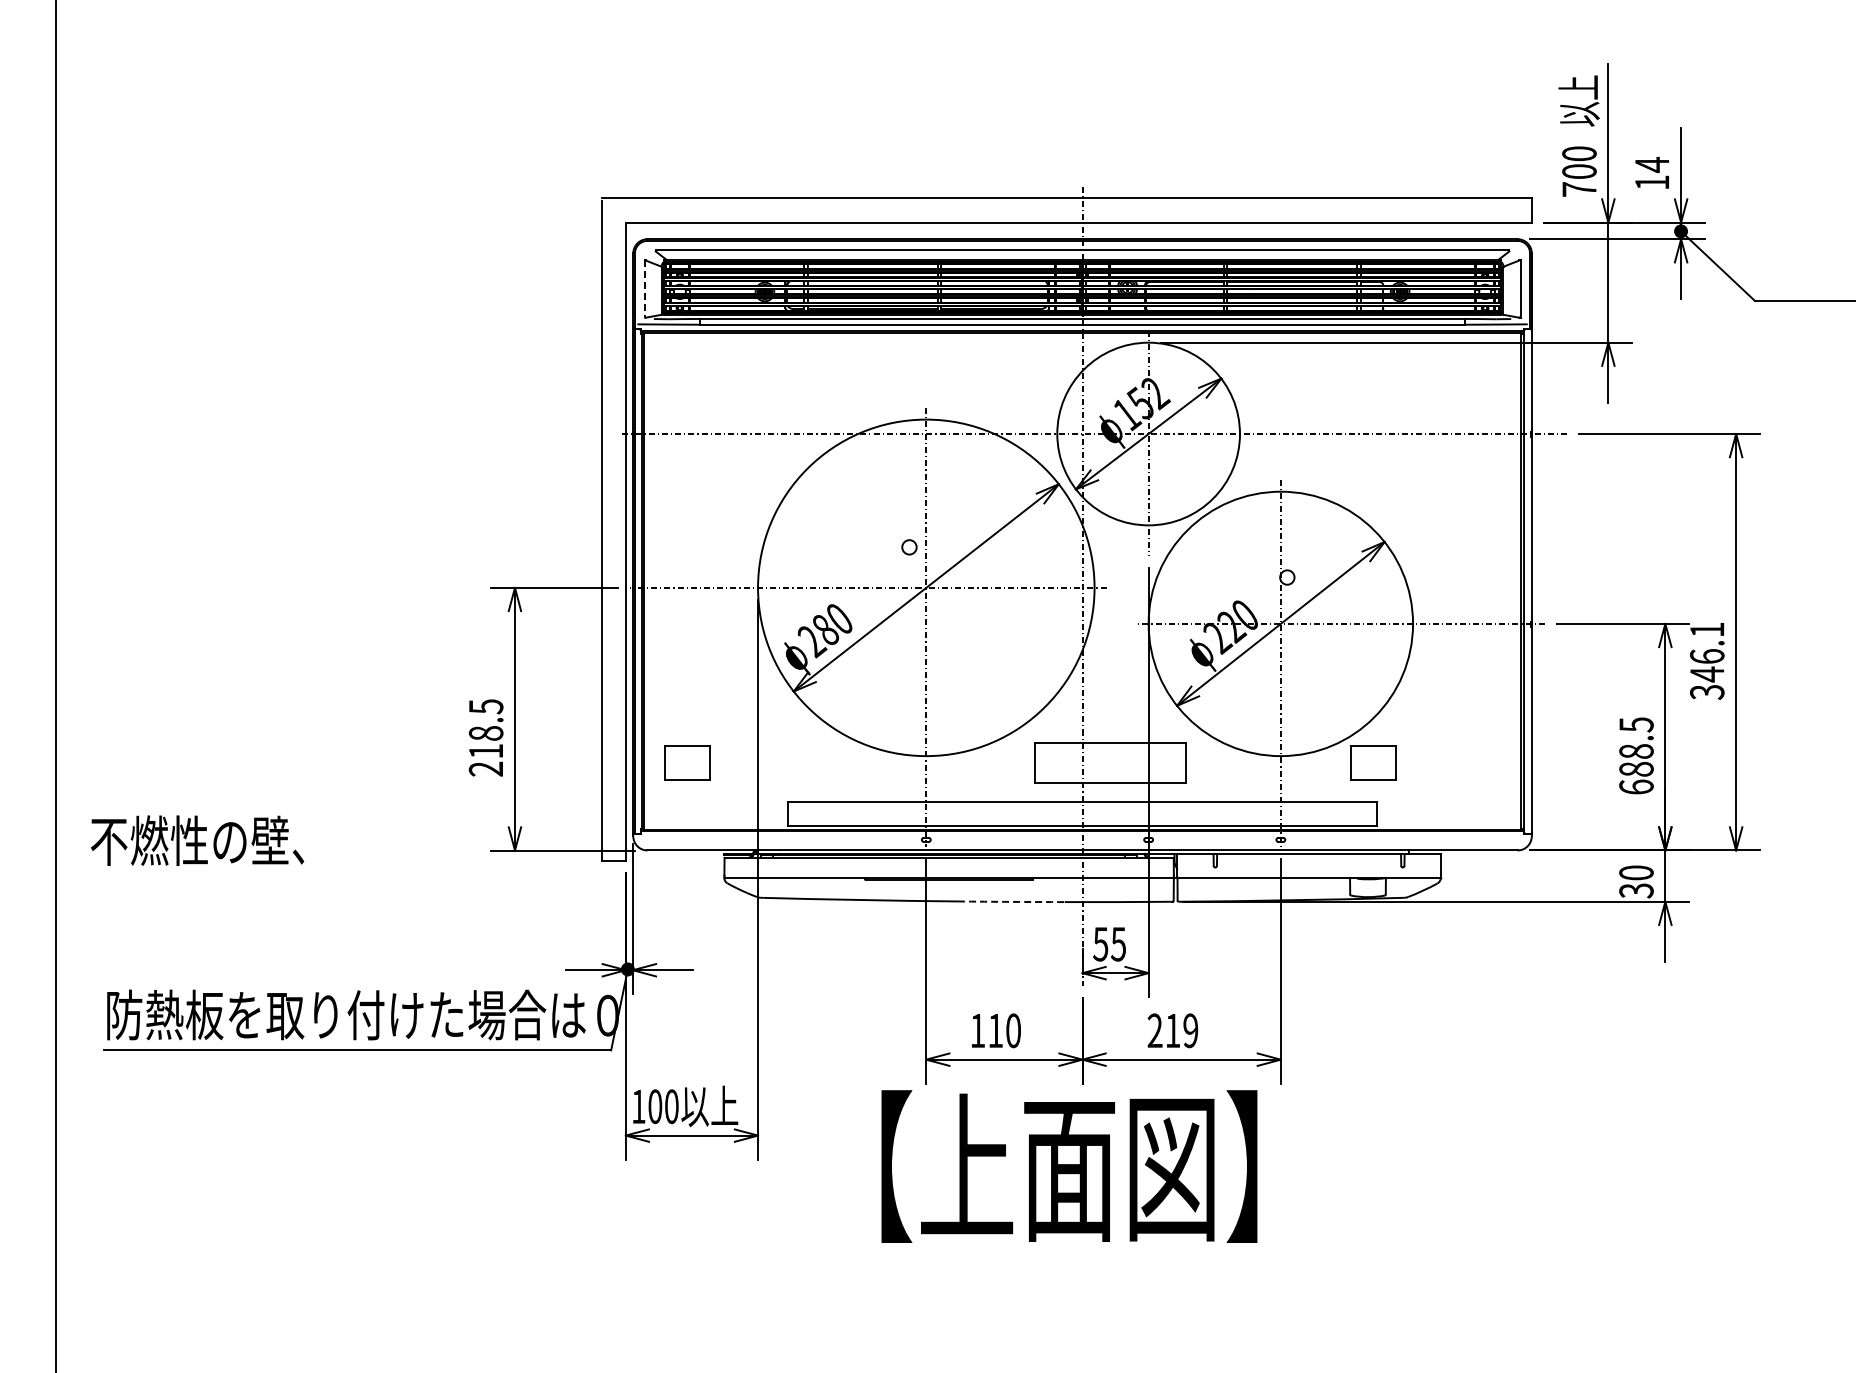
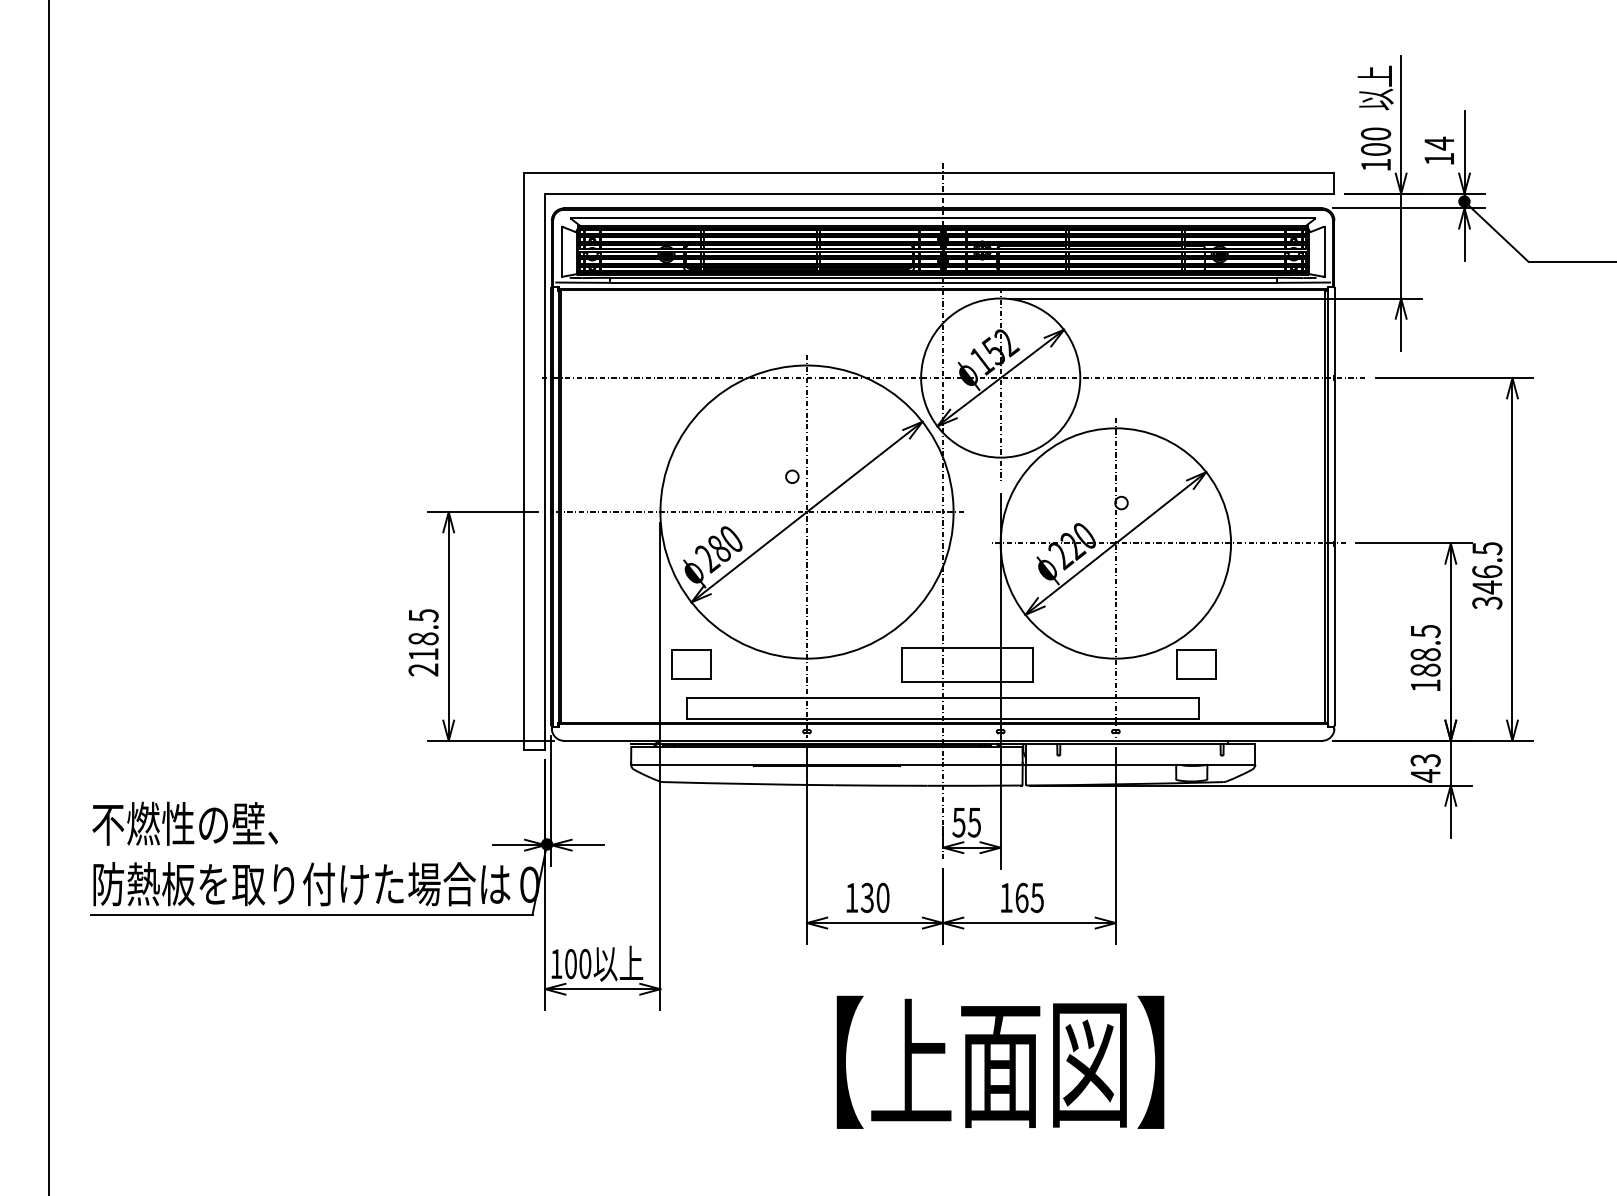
text: (1579, 189) -> (1376, 165), 700 -> 100
line: (644, 289) -> (561, 252), dashed -> solid
text: (1707, 629) -> (1487, 548), 346.1 -> 346.5
part: (687, 762) -> (691, 664), moved
text: (1636, 786) -> (1425, 685), 688.5 -> 188.5
text: (197, 840) -> (185, 823), moved
text: (1636, 881) -> (1425, 767), 30 -> 43
arc: (1011, 901) -> (881, 785), dashed -> solid
text: (995, 1030) -> (867, 897), 110 -> 130
text: (1172, 1030) -> (1021, 897), 219 -> 165
text: (1069, 1166) -> (1000, 1062), moved

